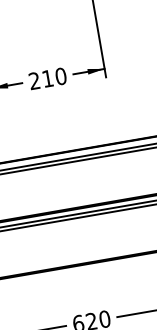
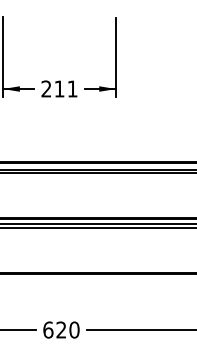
text: (60, 75) -> (72, 88), 210 -> 211

